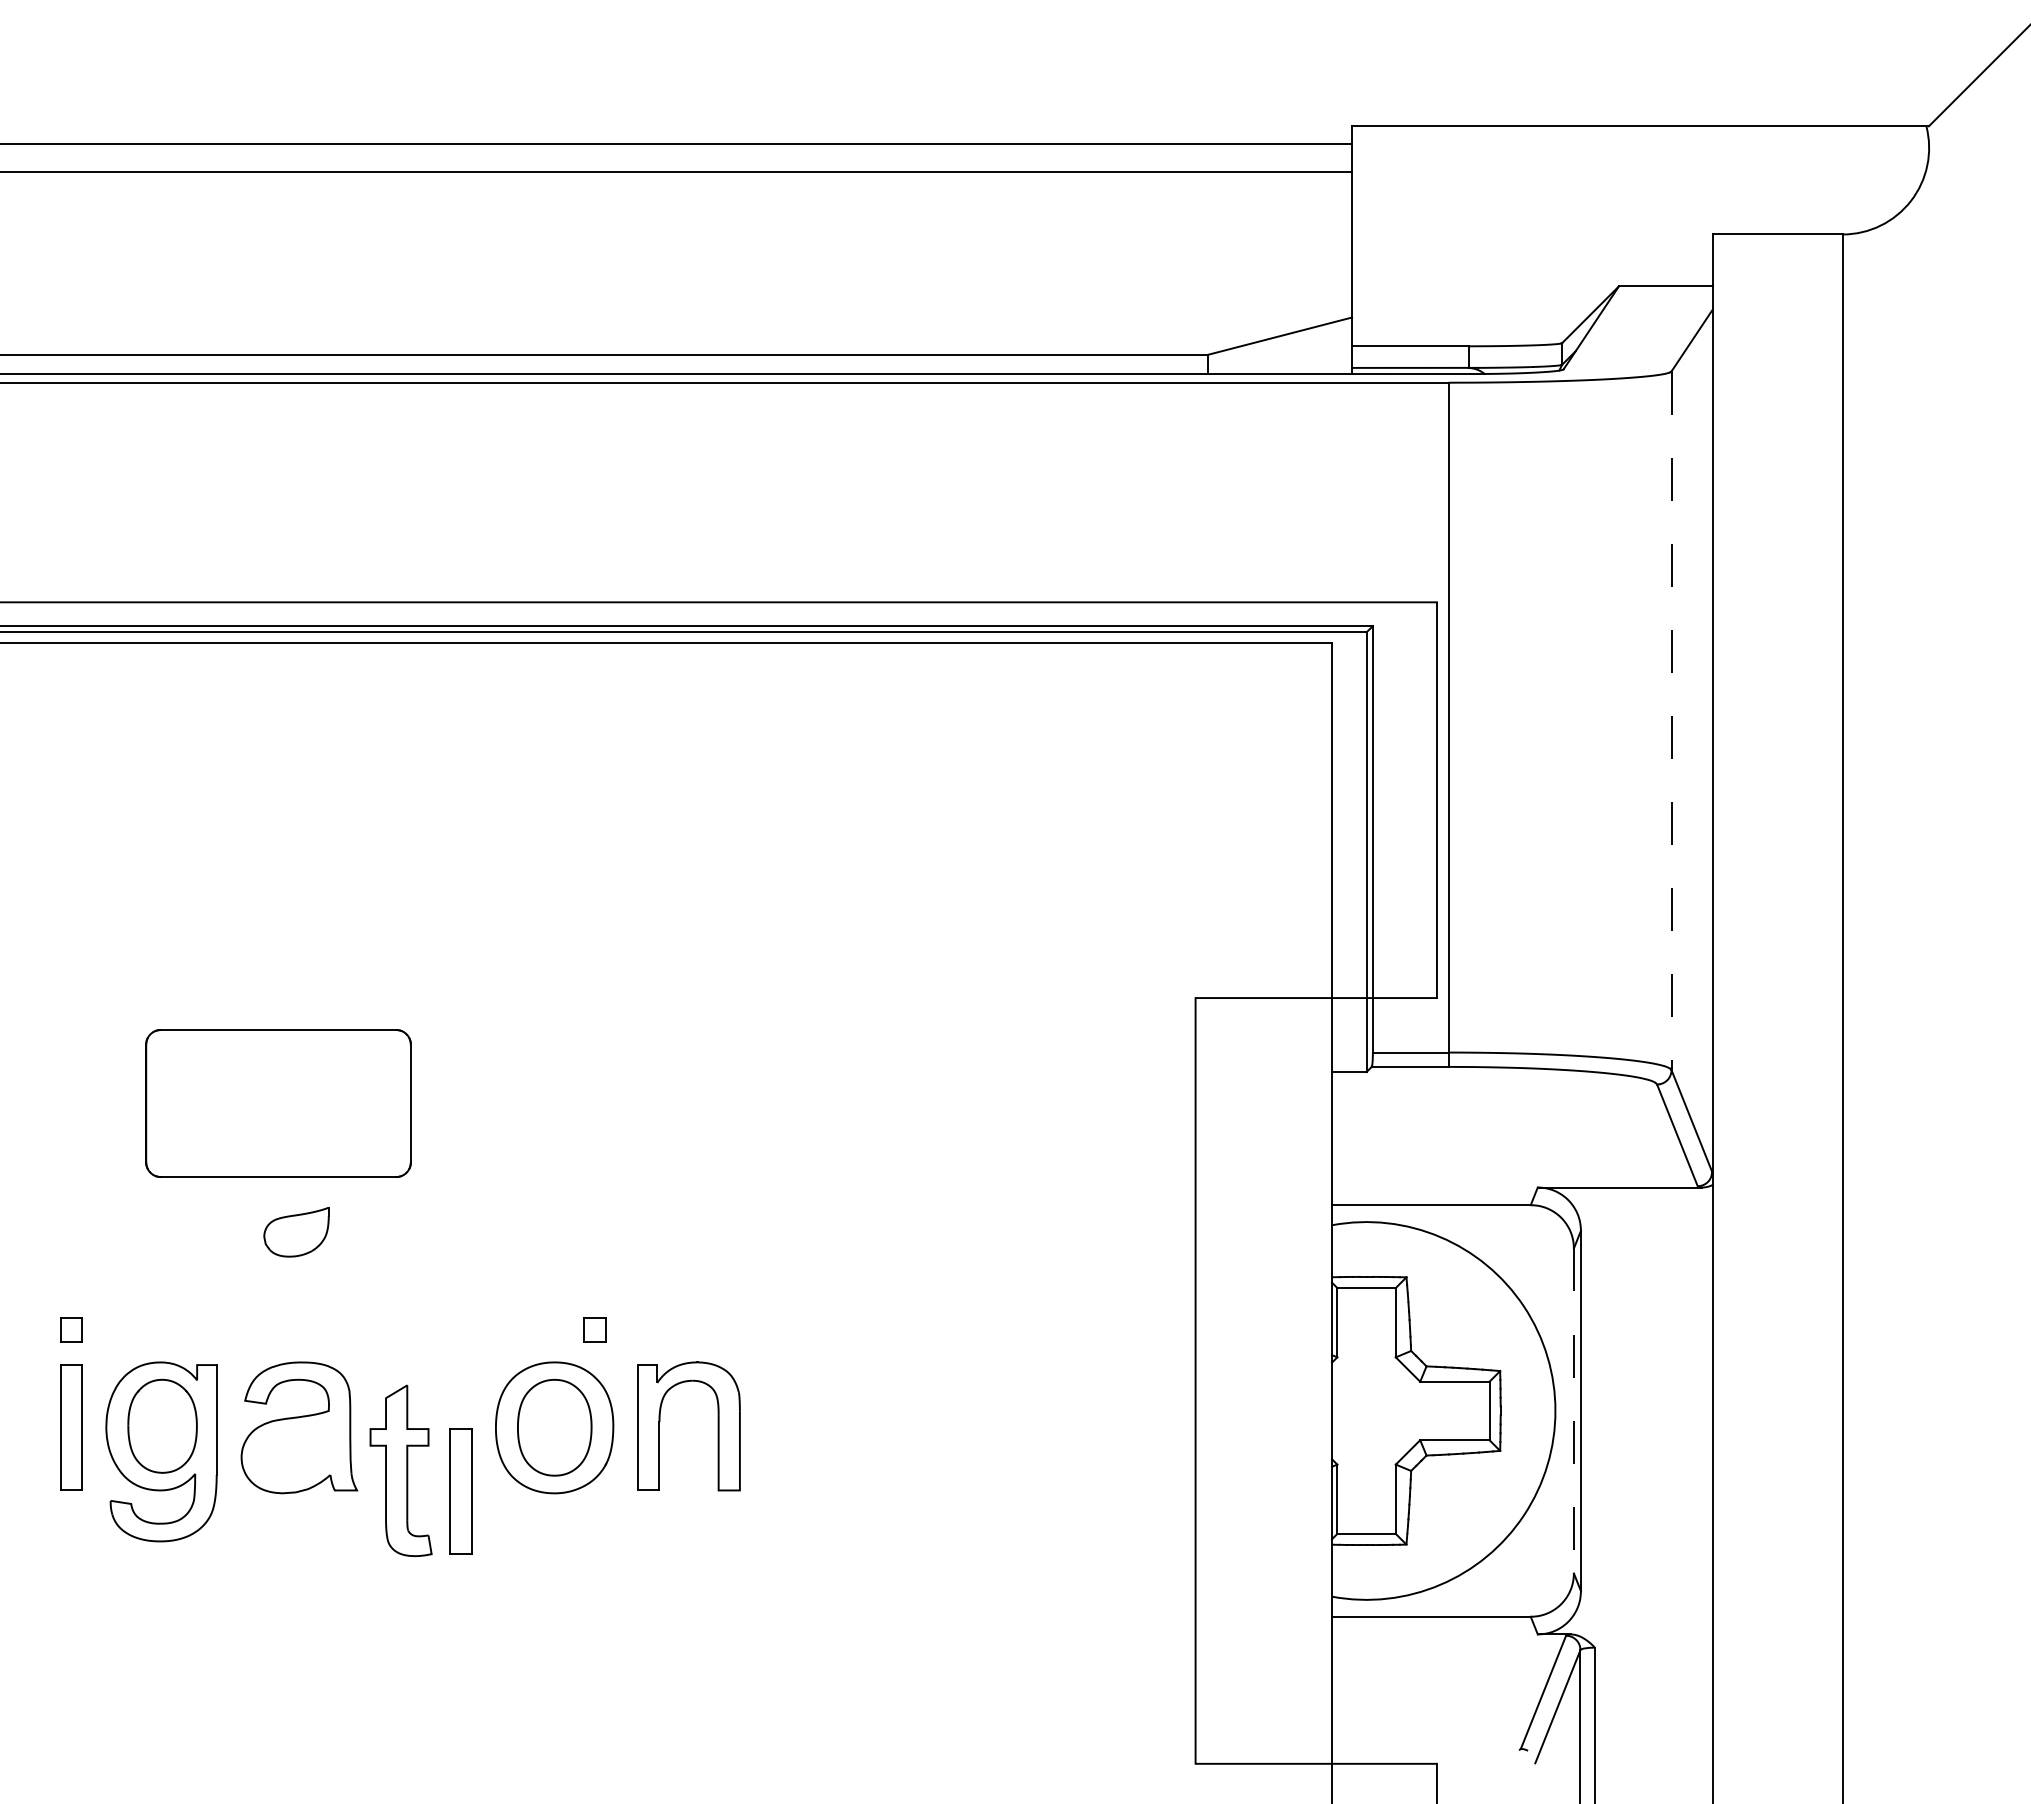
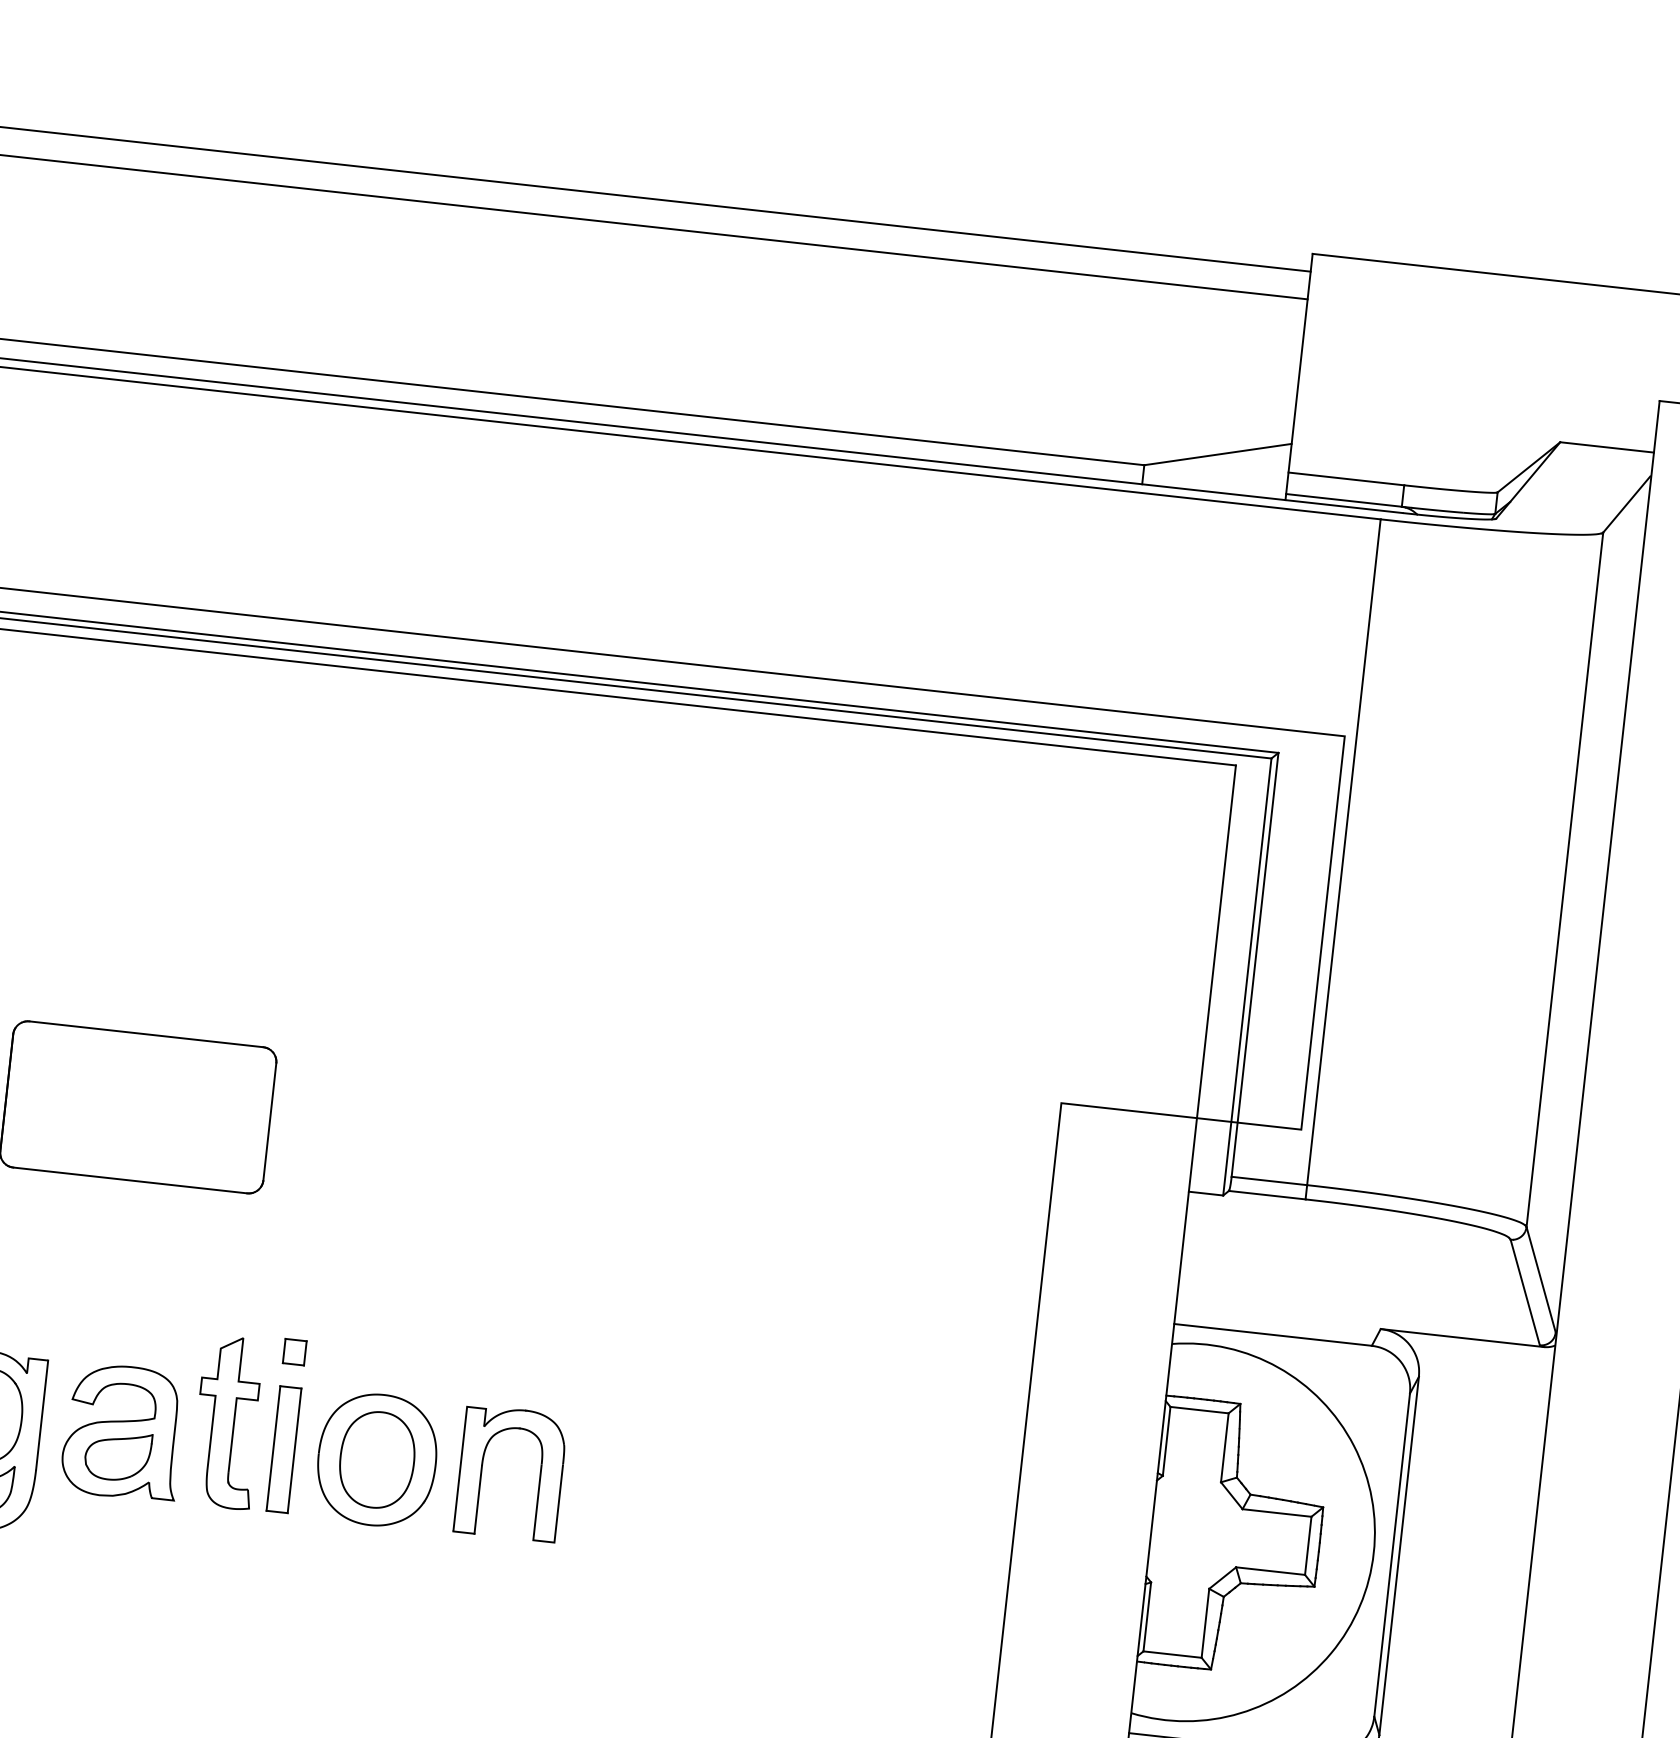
line: (1671, 721) -> (1564, 880), dashed -> solid
part: (296, 1232) -> (117, 1456), moved
part: (594, 1329) -> (294, 1351), moved
line: (1573, 1410) -> (1391, 1554), dashed -> solid
part: (400, 1470) -> (227, 1422), moved
part: (460, 1491) -> (283, 1449), moved

